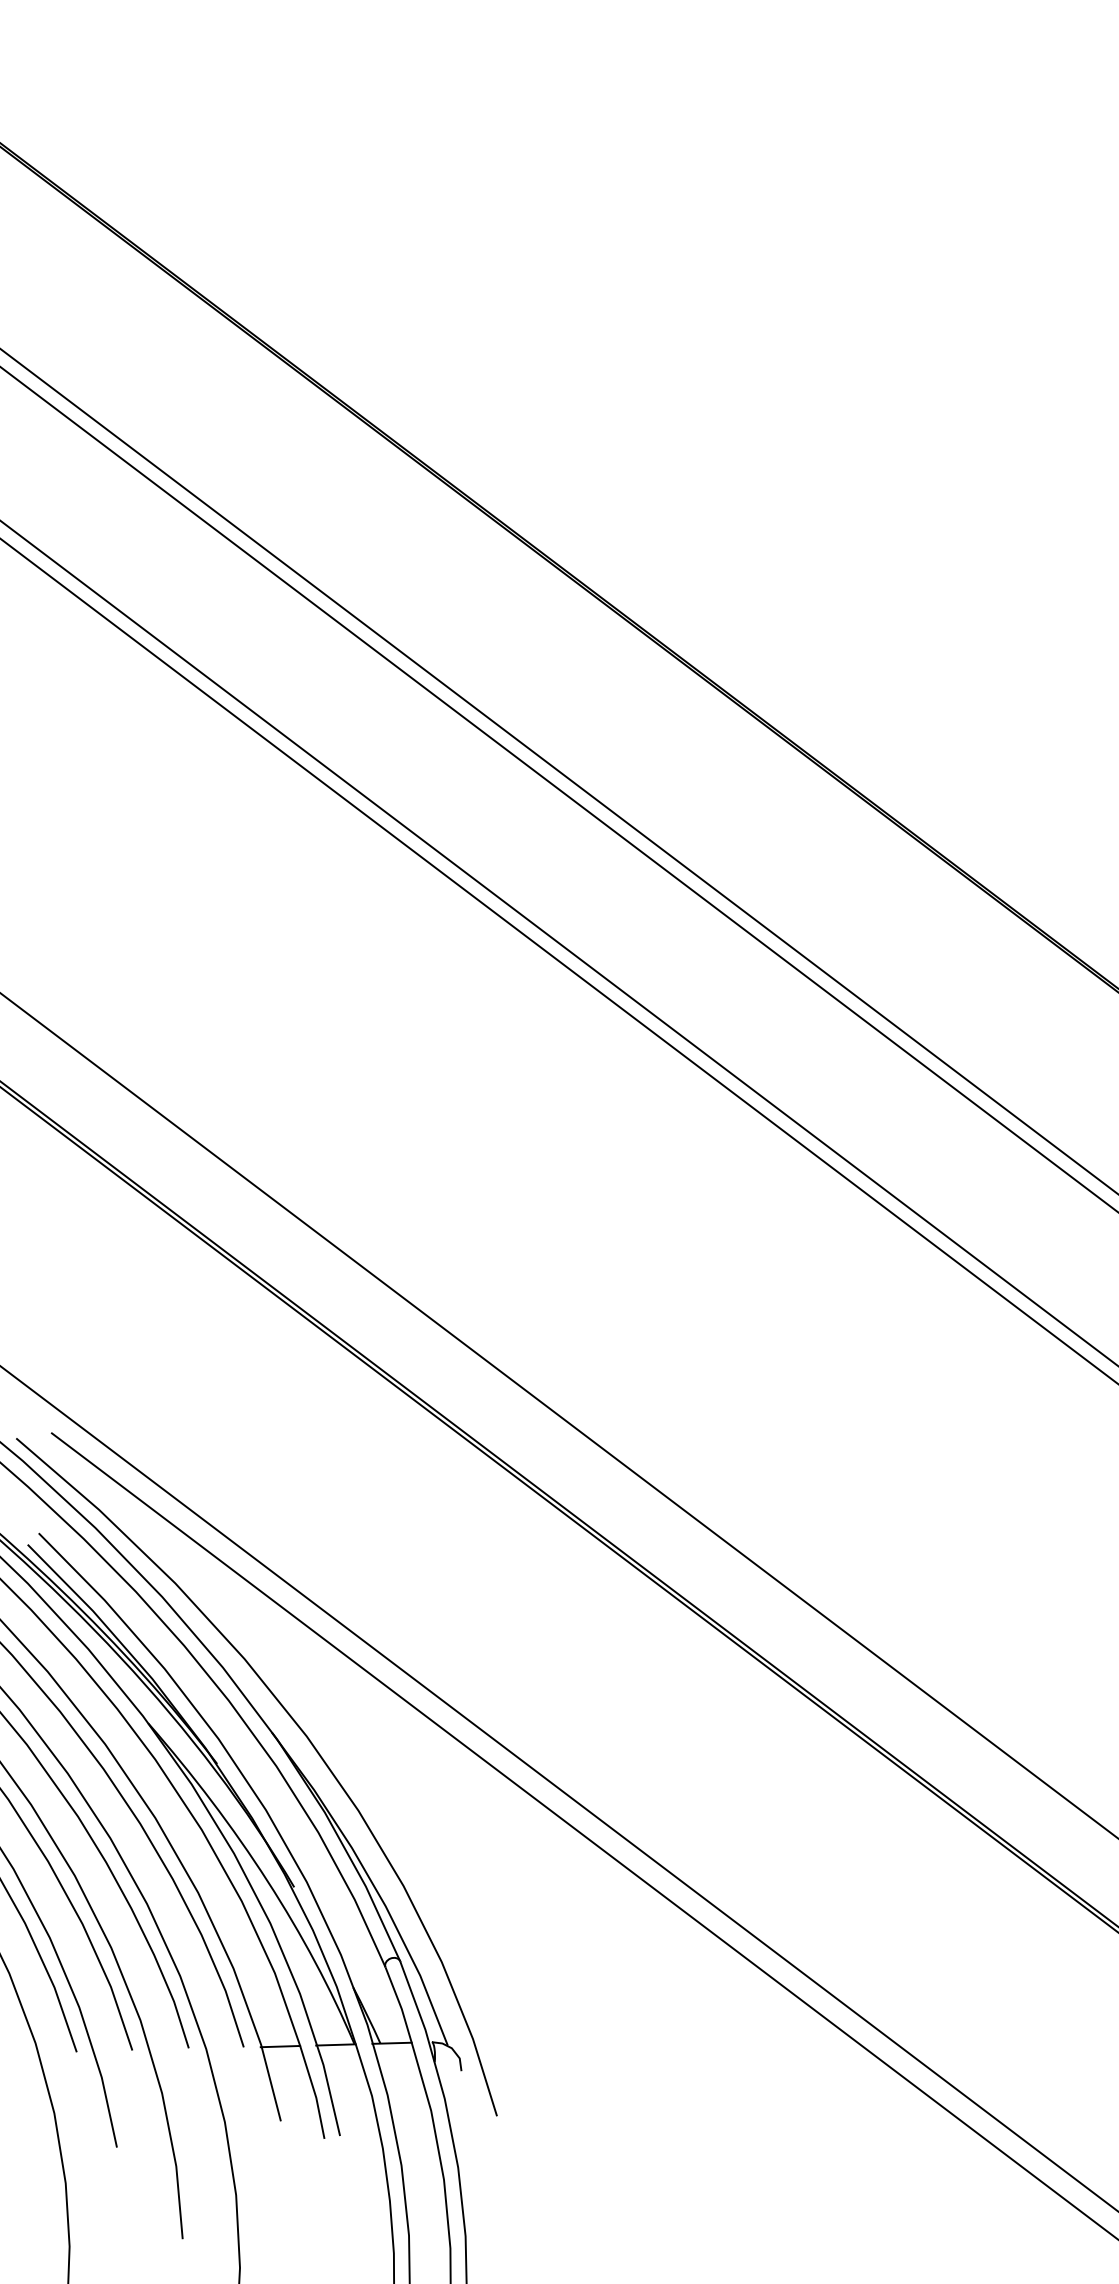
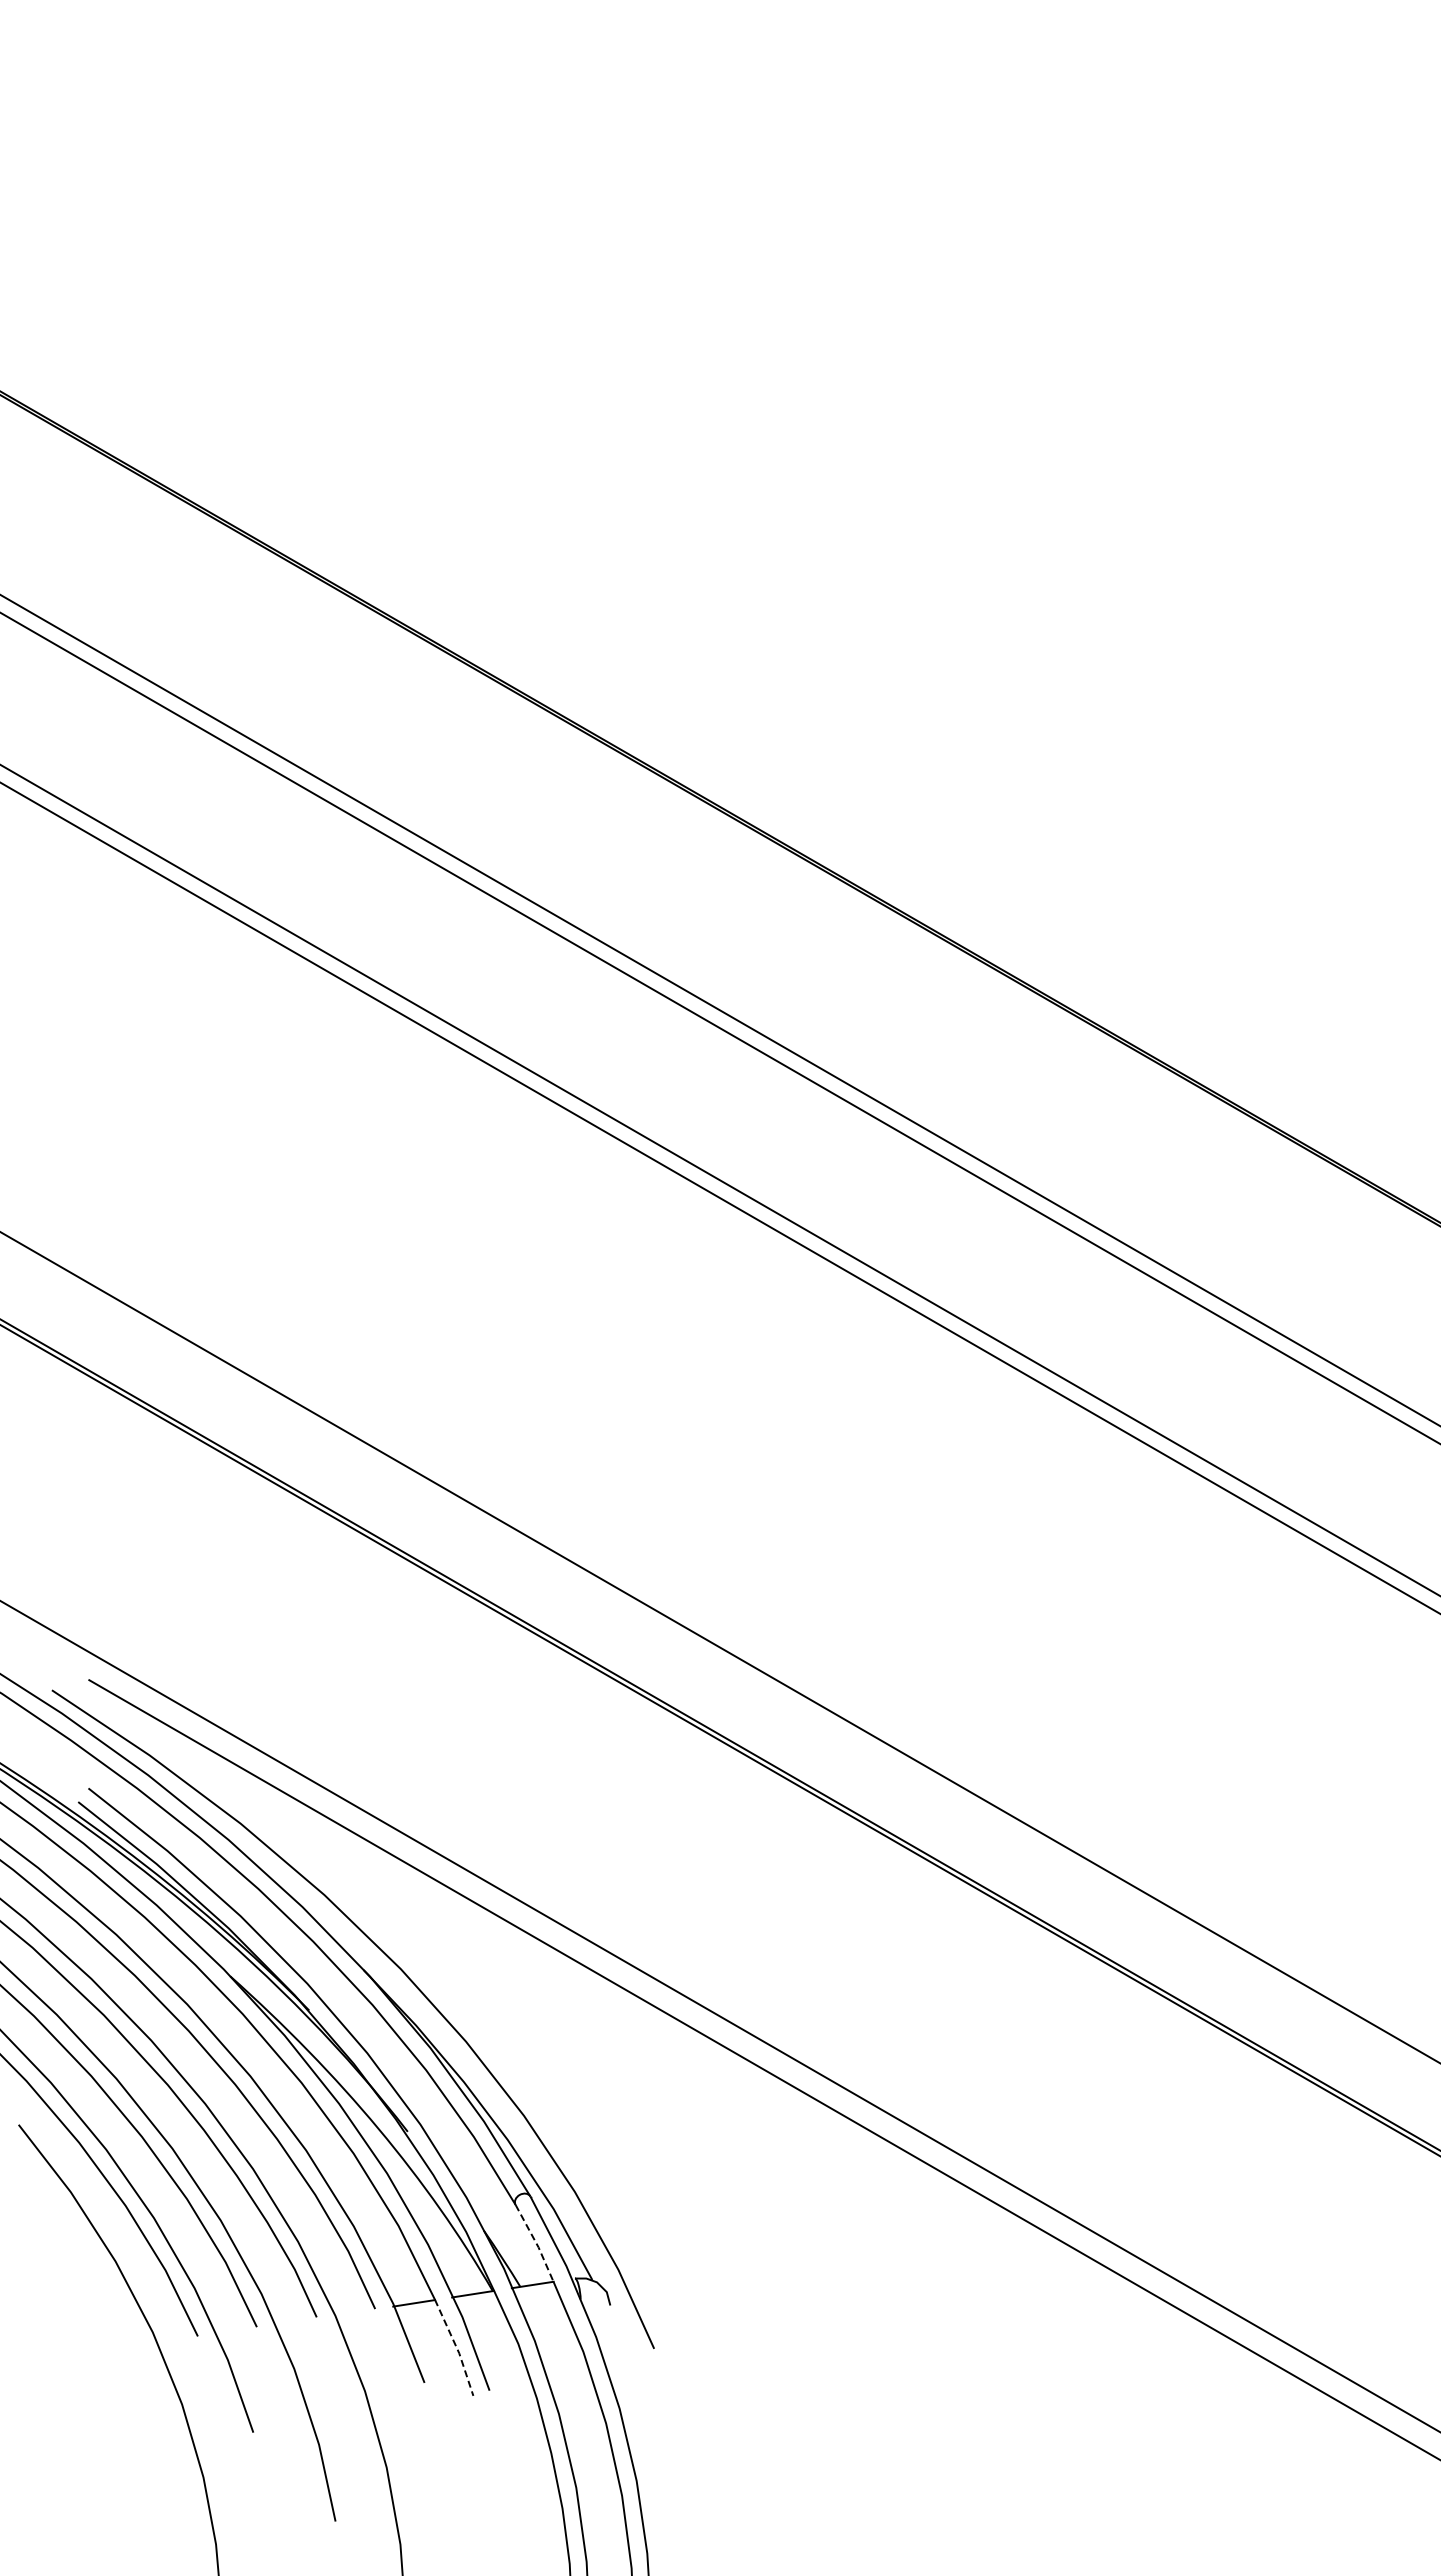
line: (400, 2004) -> (536, 2242), solid -> dashed
line: (314, 2092) -> (456, 2347), solid -> dashed

